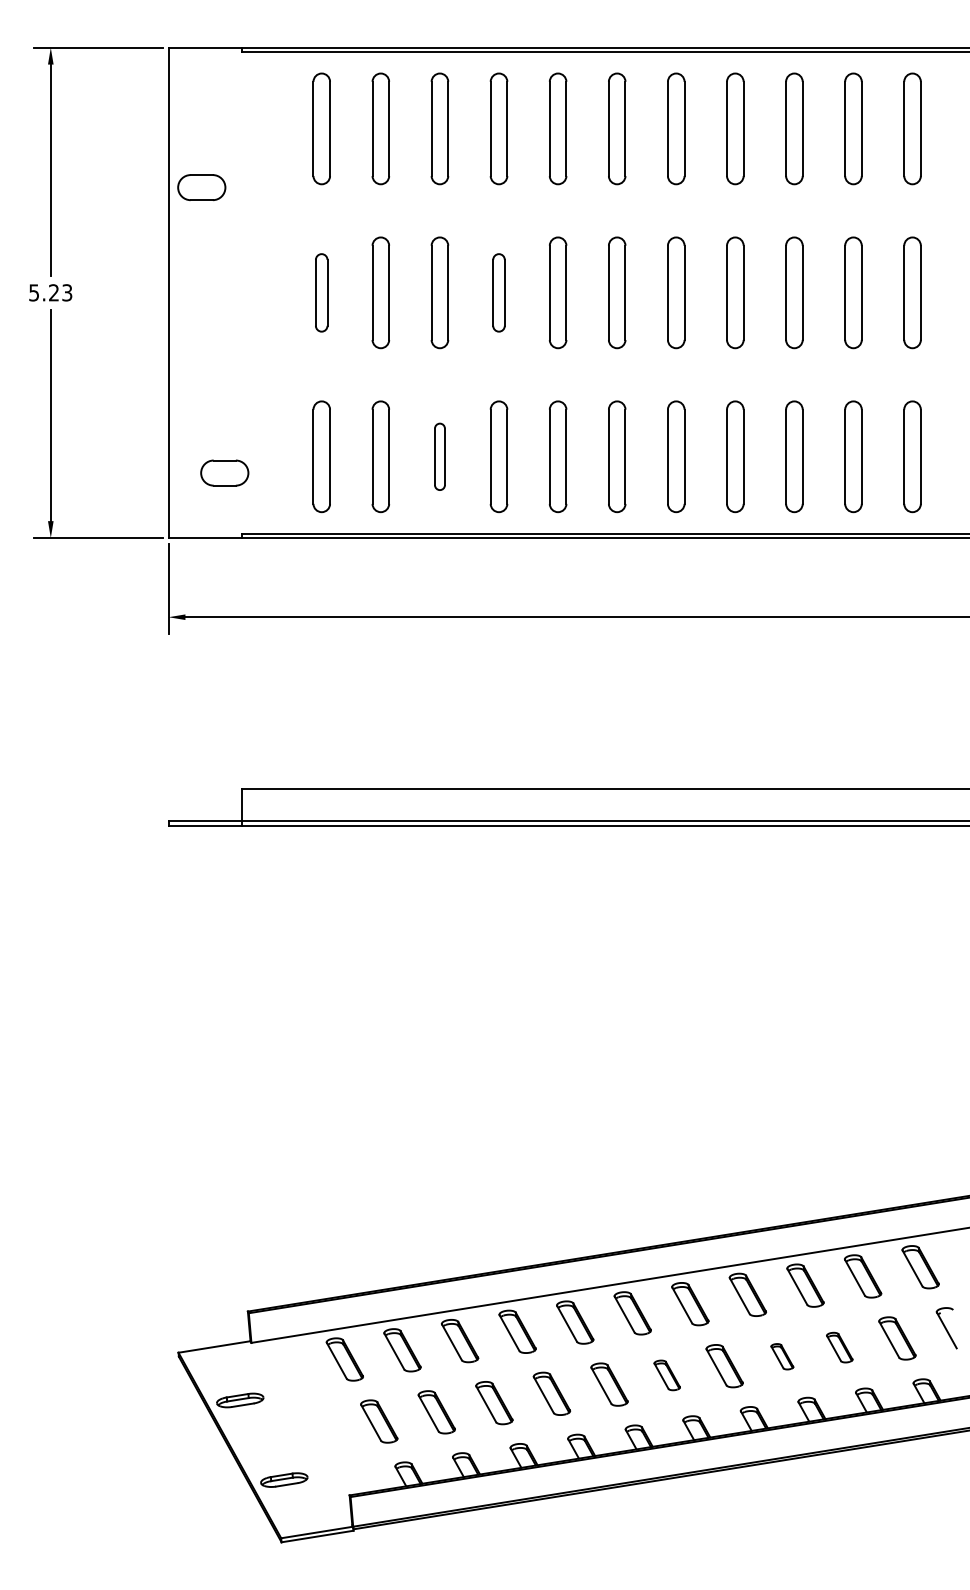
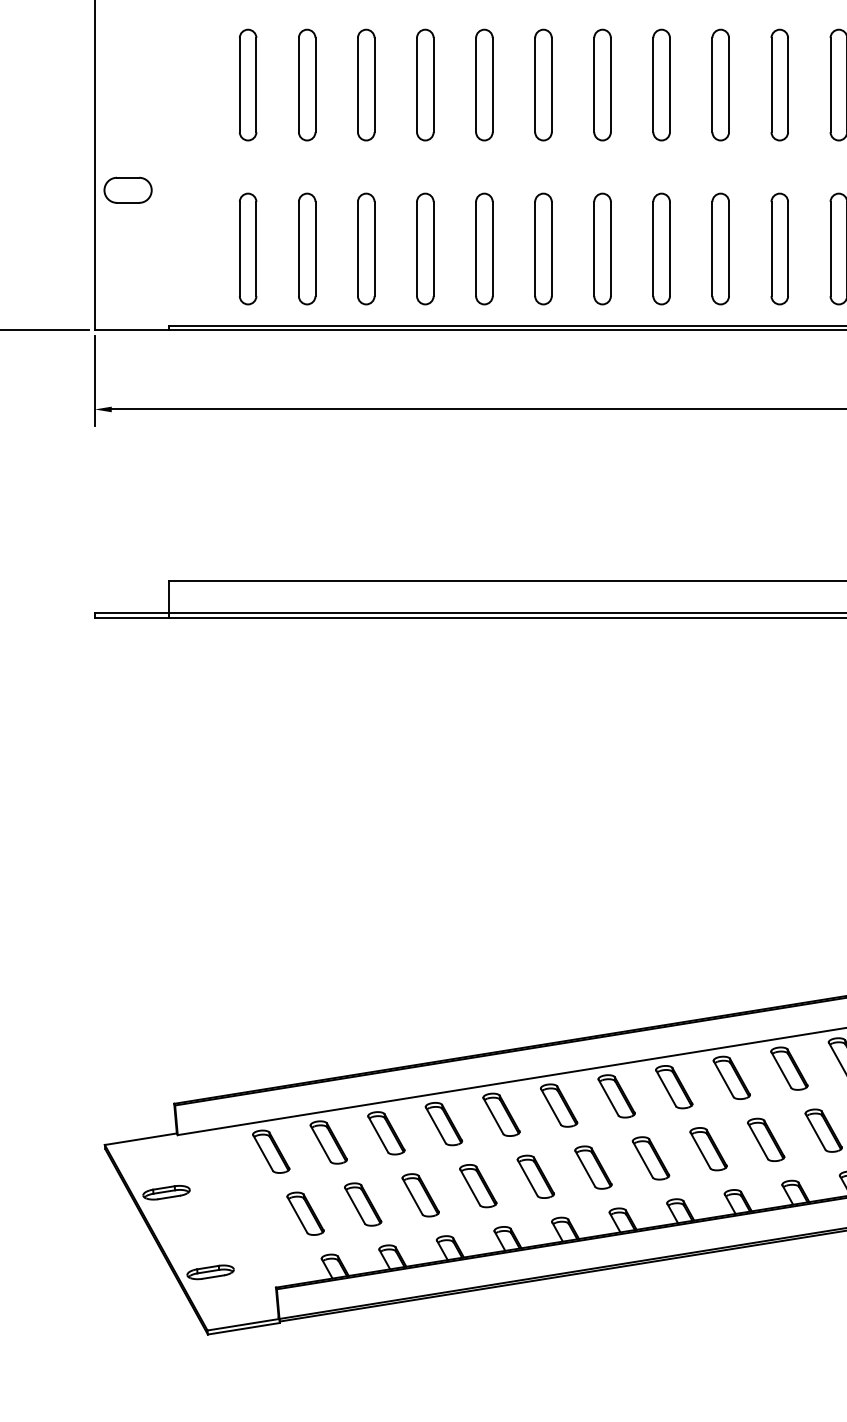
part: (321, 292) -> (247, 84), size x1.43
part: (498, 292) -> (424, 84), size x1.43
part: (439, 456) -> (365, 248), size x1.67
part: (224, 472) -> (127, 189), moved
part: (839, 1347) -> (765, 1139), size x1.43
part: (782, 1356) -> (708, 1148), size x1.67
part: (667, 1375) -> (593, 1167), size x1.43

